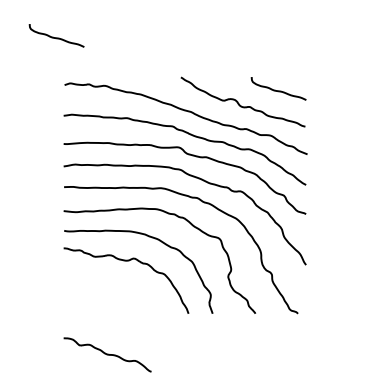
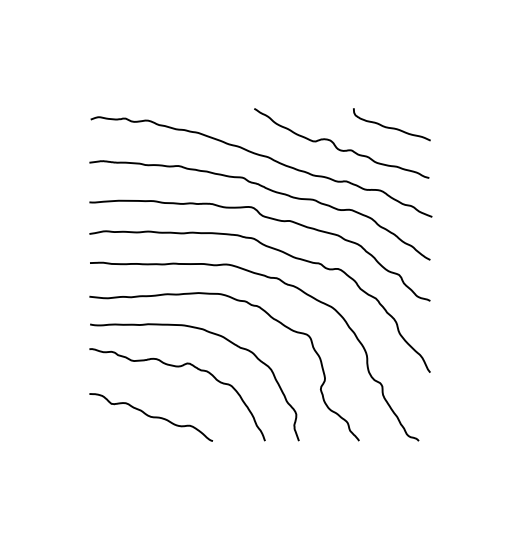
curve: (56, 37) -> (79, 52), removed
curve: (107, 354) -> (151, 416), moved

